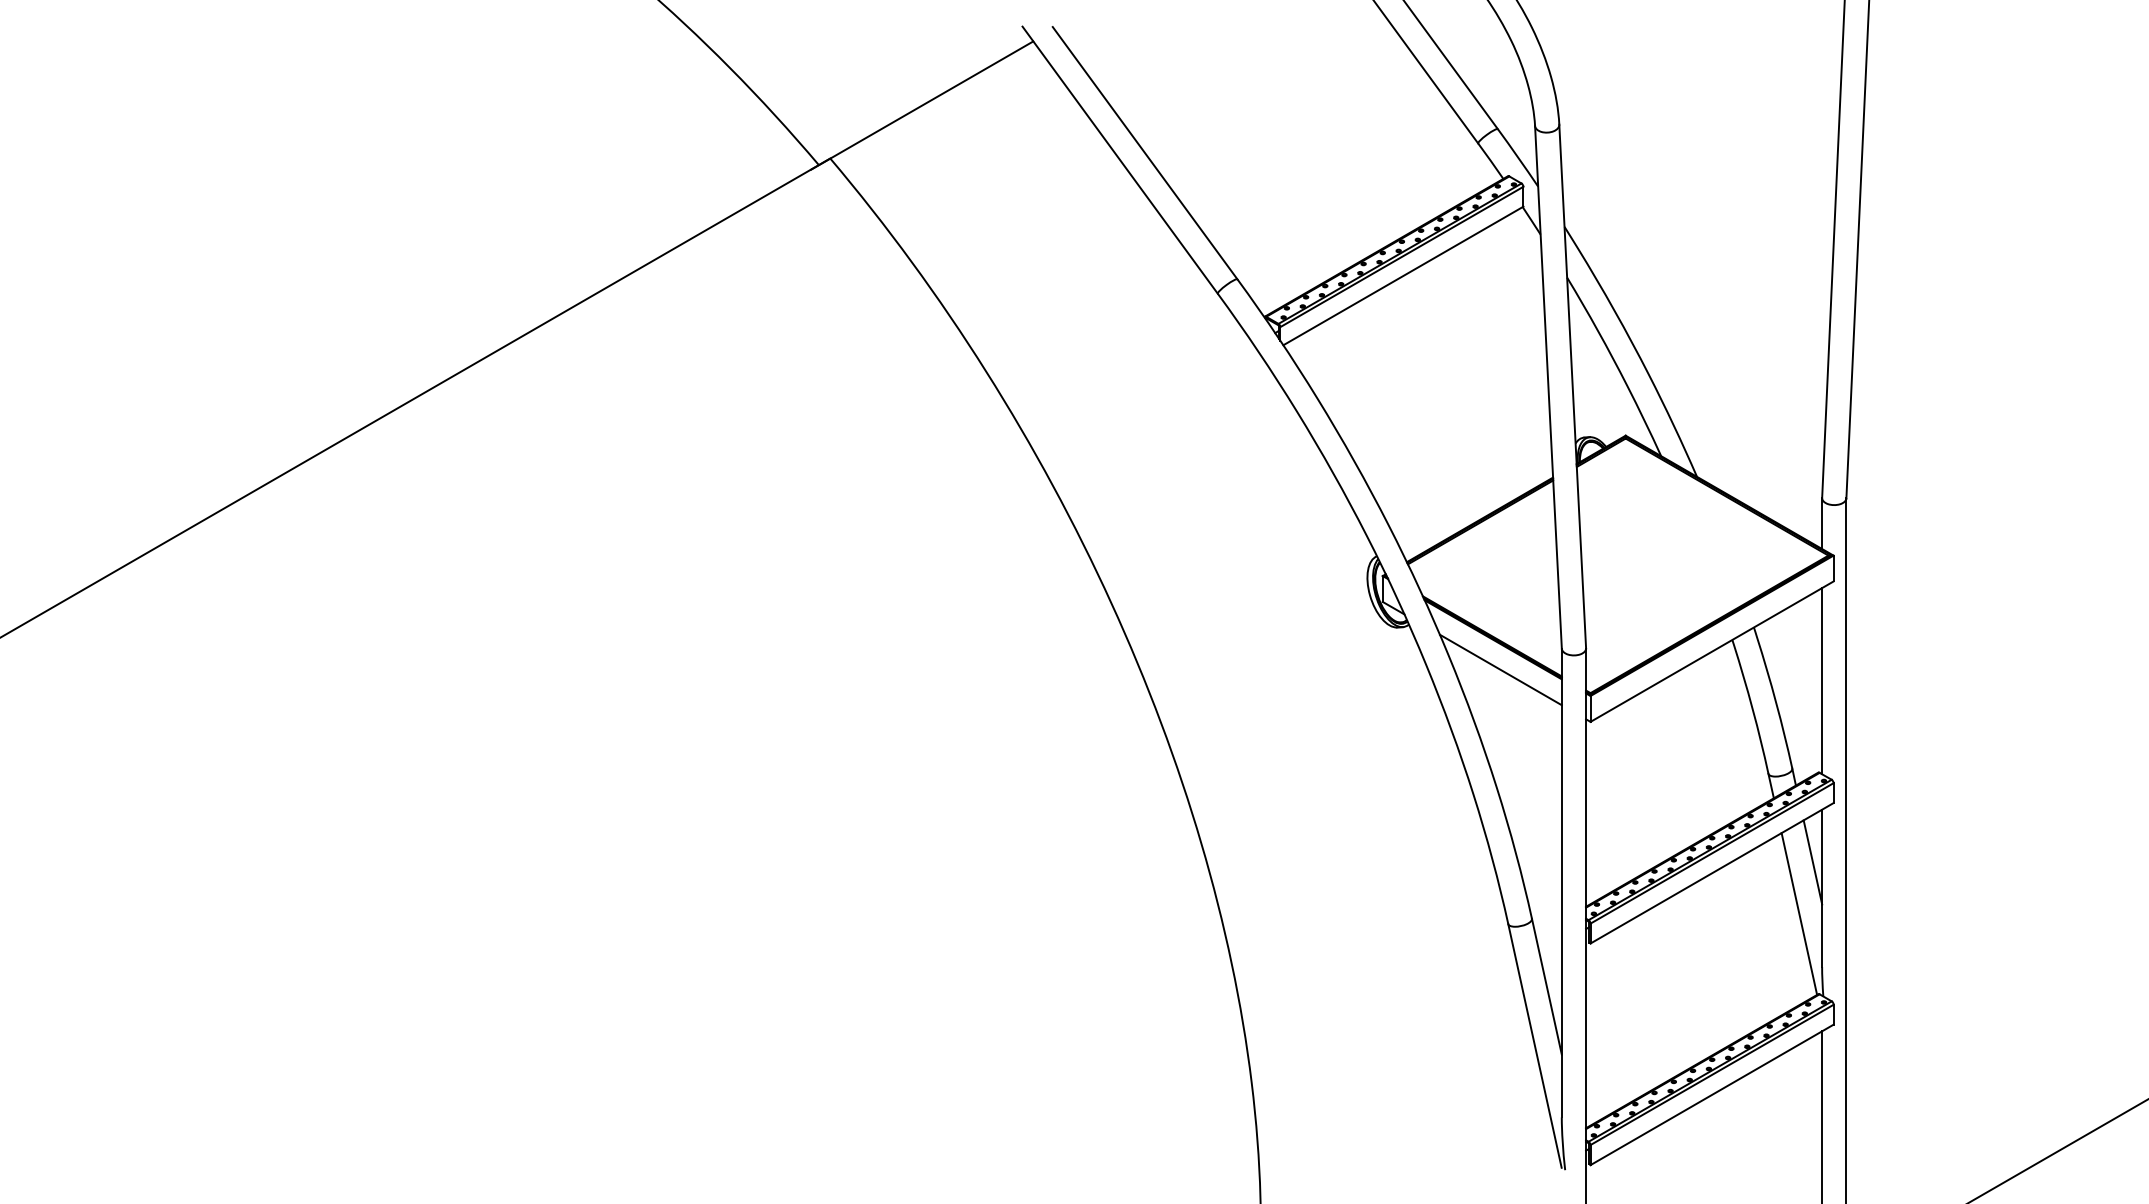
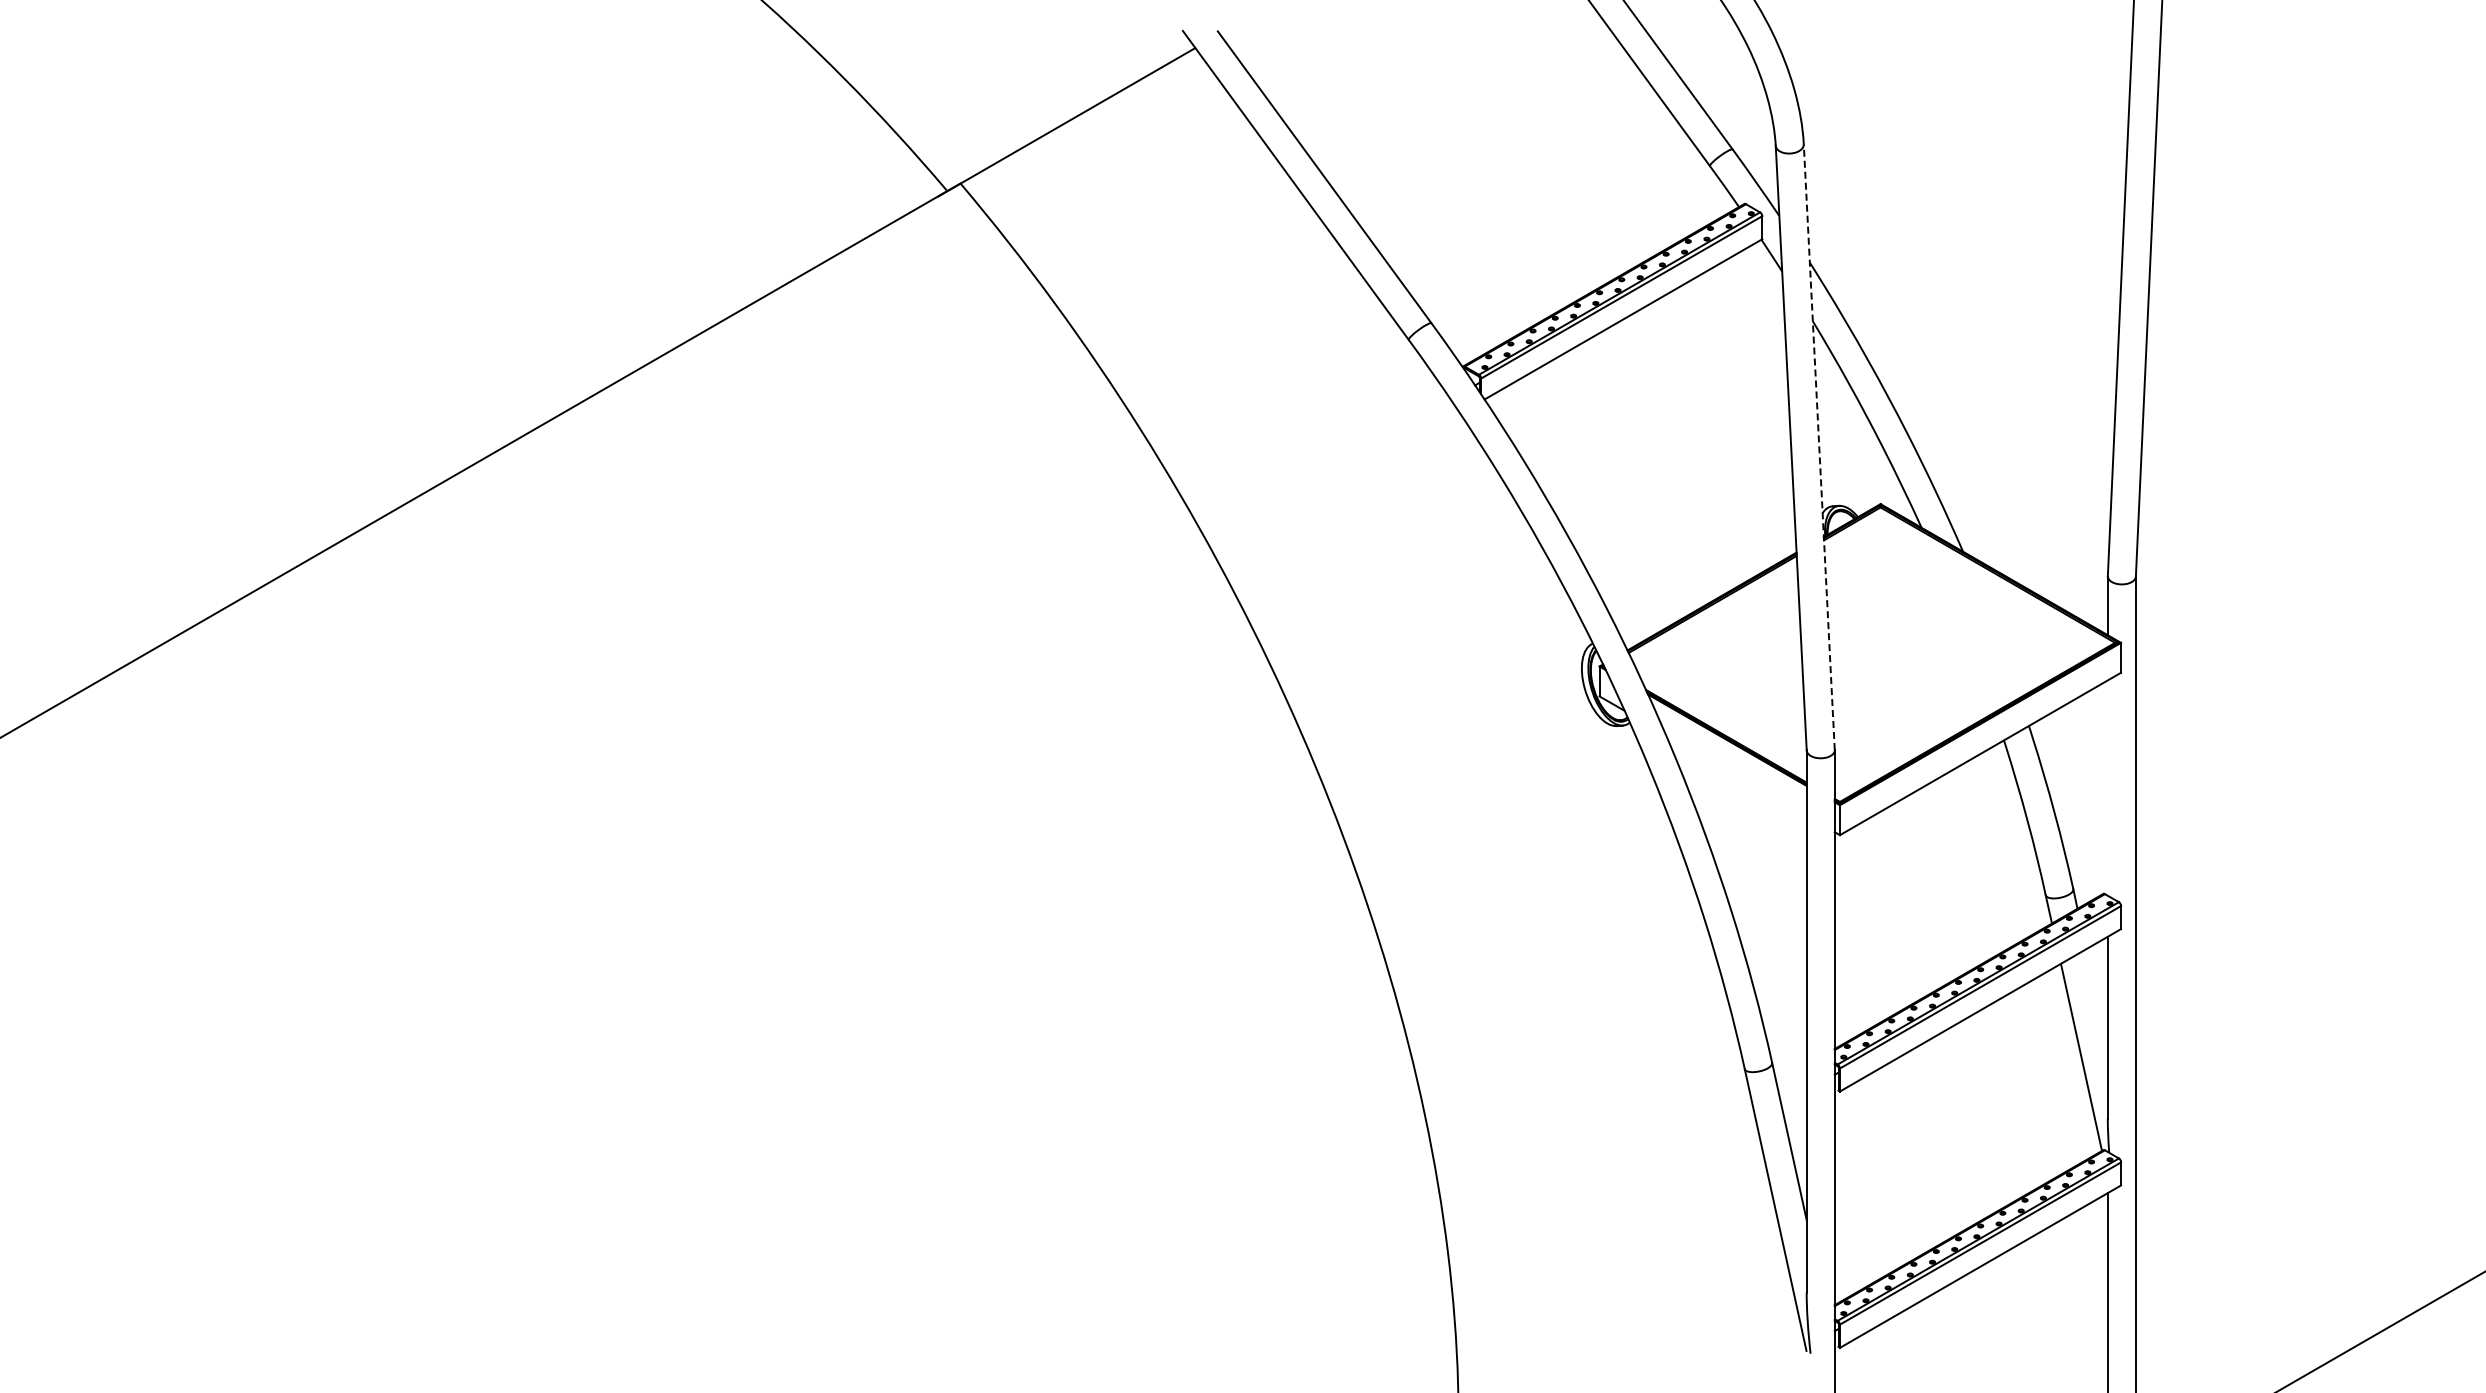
line: (1572, 385) -> (1819, 446), solid -> dashed
line: (1500, 669) -> (1735, 774), removed
line: (1821, 680) -> (2107, 787), removed
line: (1812, 862) -> (2096, 997), removed

